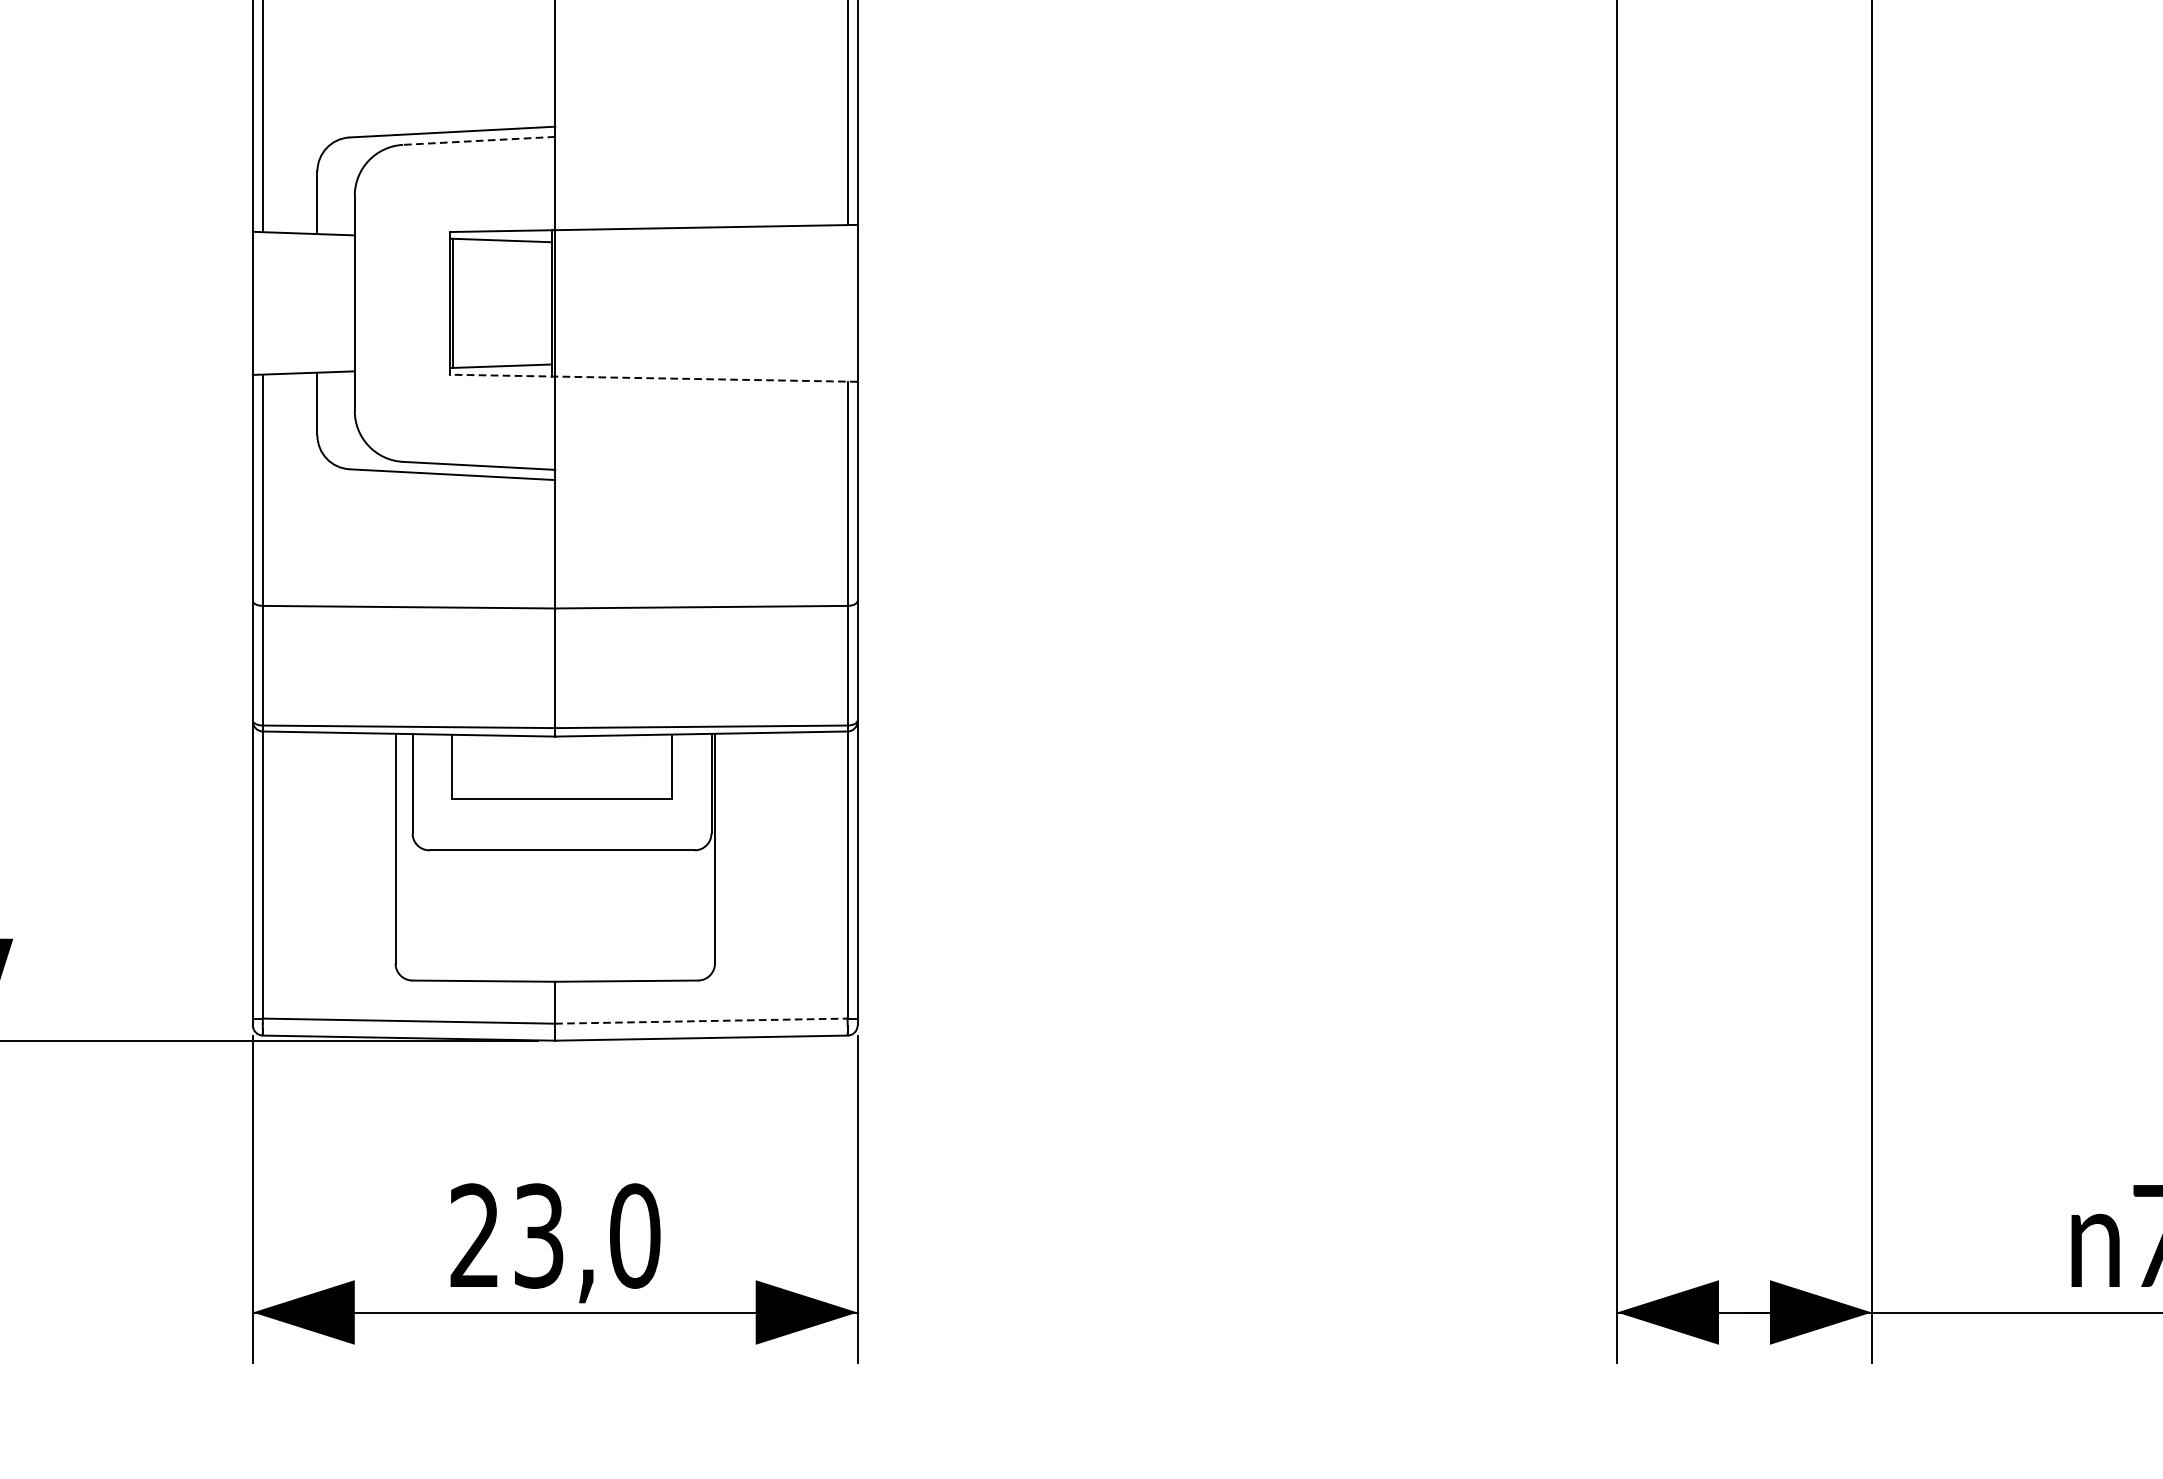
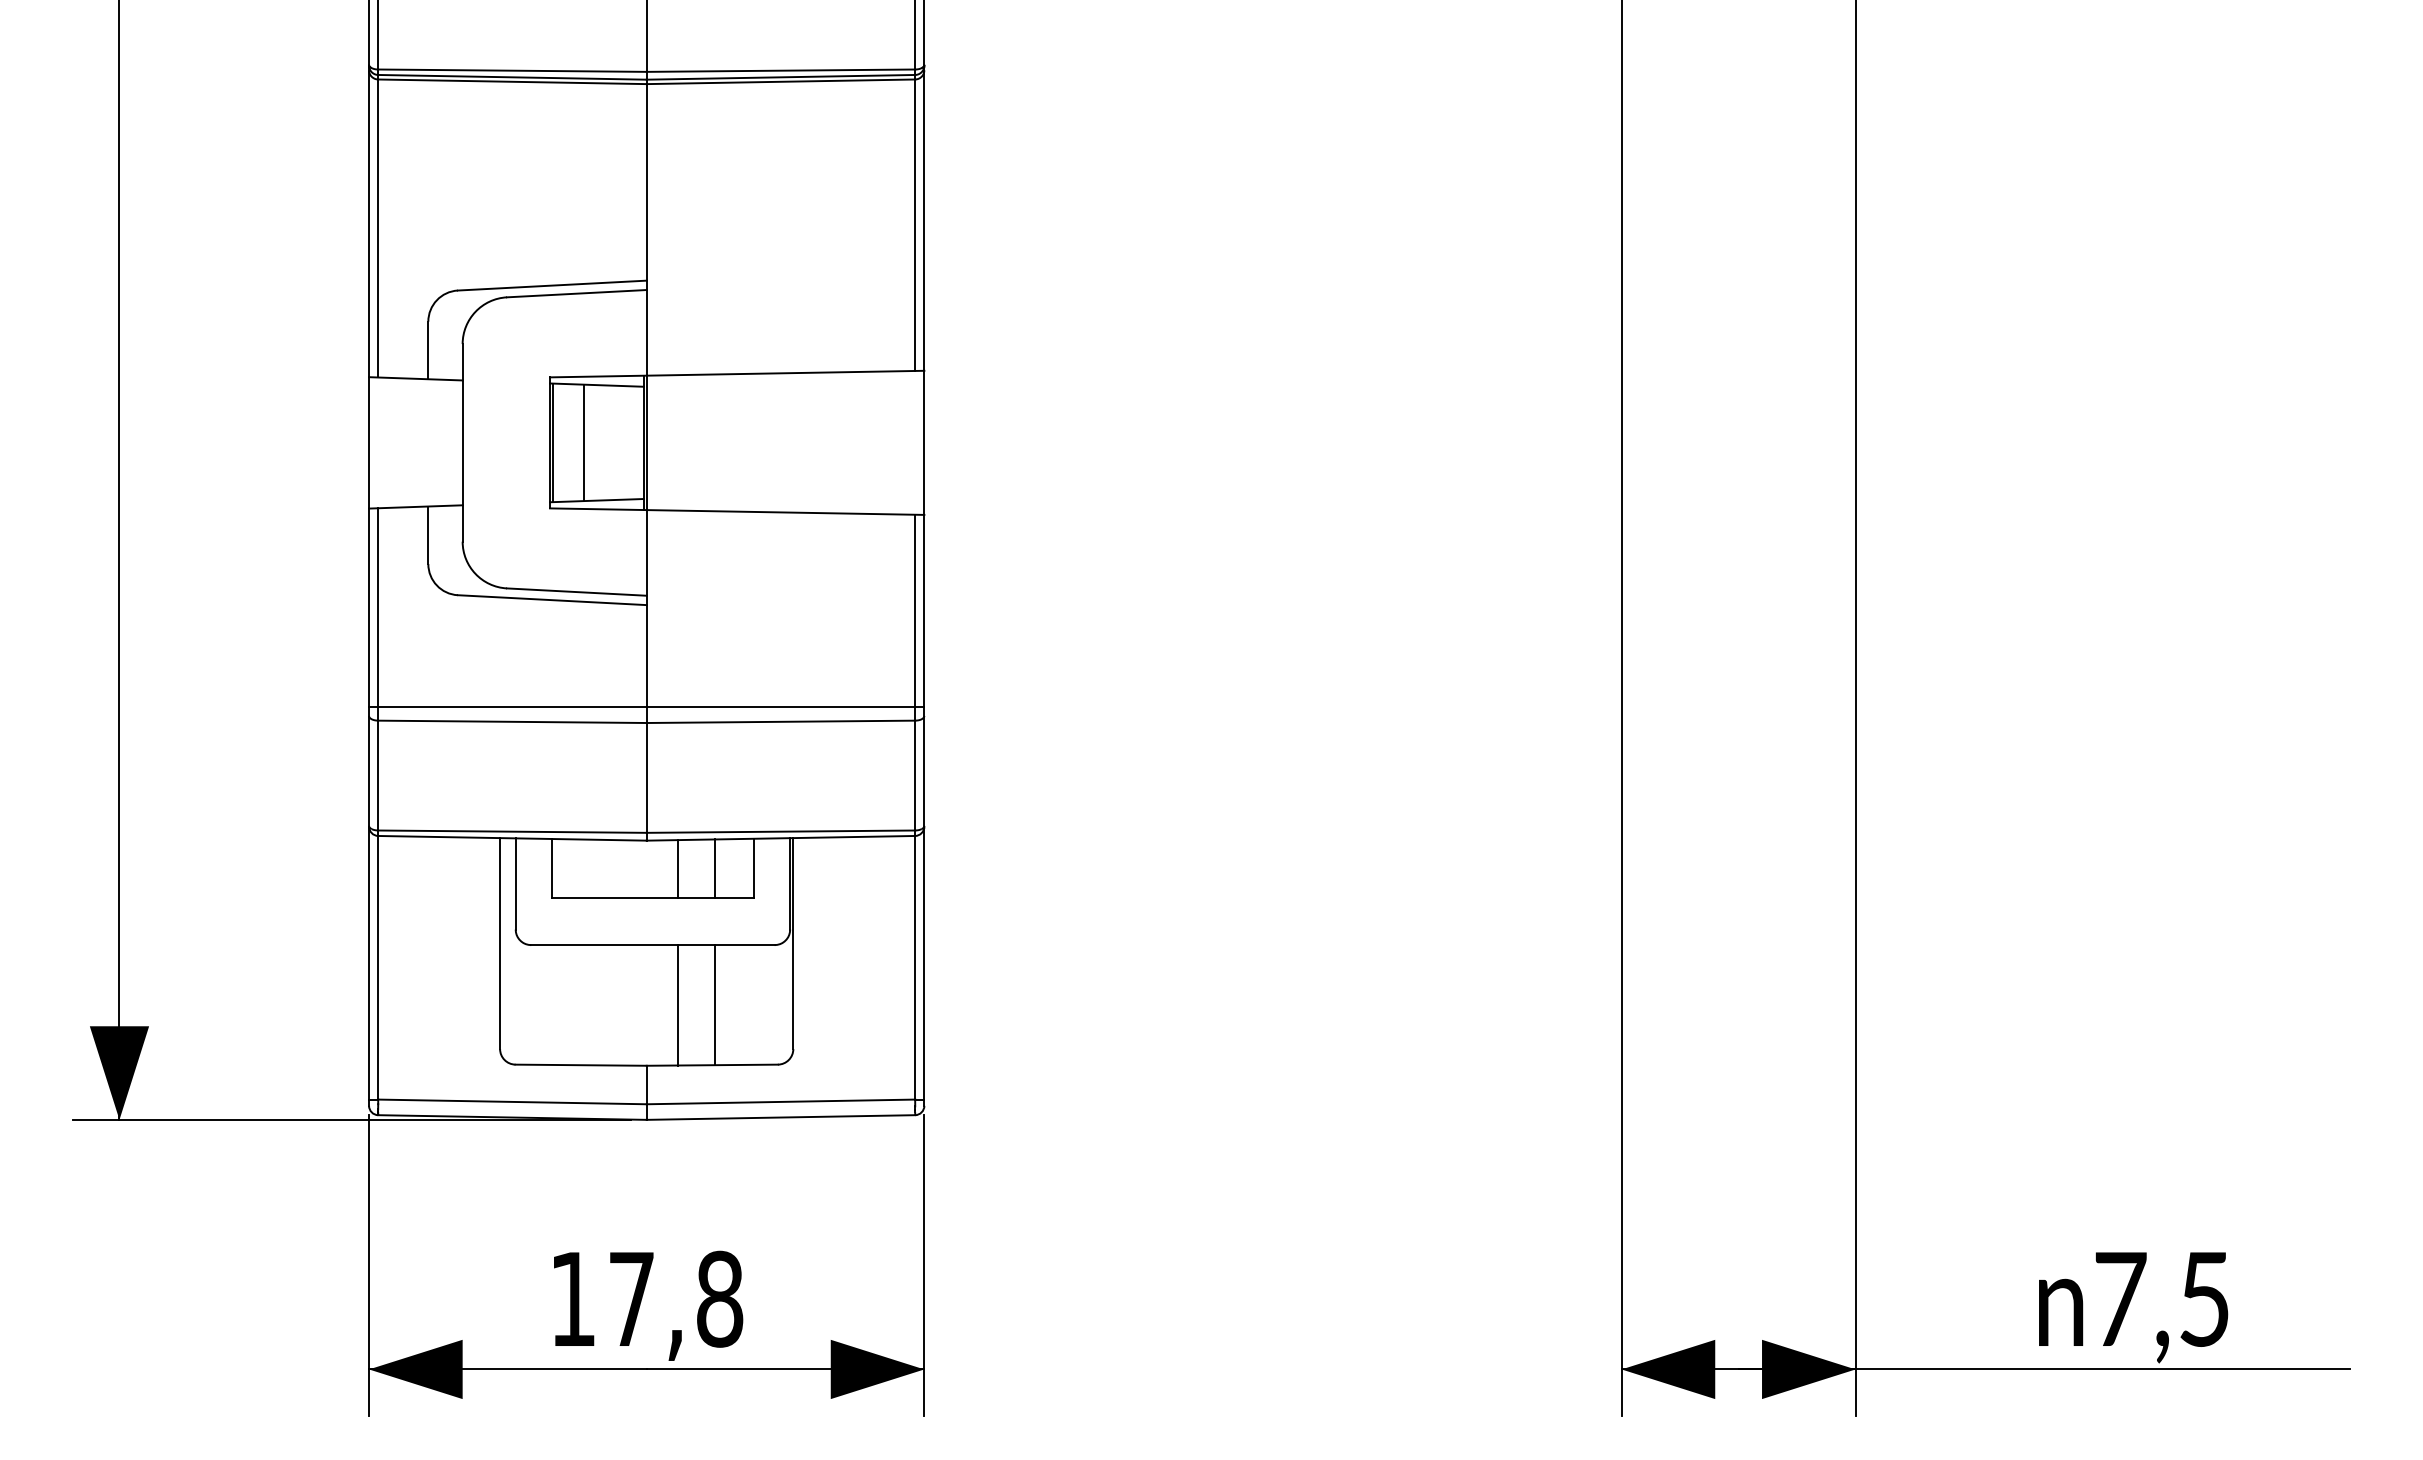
line: (478, 140) -> (576, 293), dashed -> solid
line: (487, 302) -> (584, 442), added
line: (653, 378) -> (736, 511), dashed -> solid
line: (555, 591) -> (646, 707), added
line: (630, 766) -> (715, 868), added
line: (588, 768) -> (677, 869), added
line: (588, 916) -> (677, 1005), added
line: (630, 916) -> (715, 1005), added
line: (702, 1020) -> (781, 1101), dashed -> solid
text: (555, 1235) -> (646, 1298), 23,0 -> 17,8

